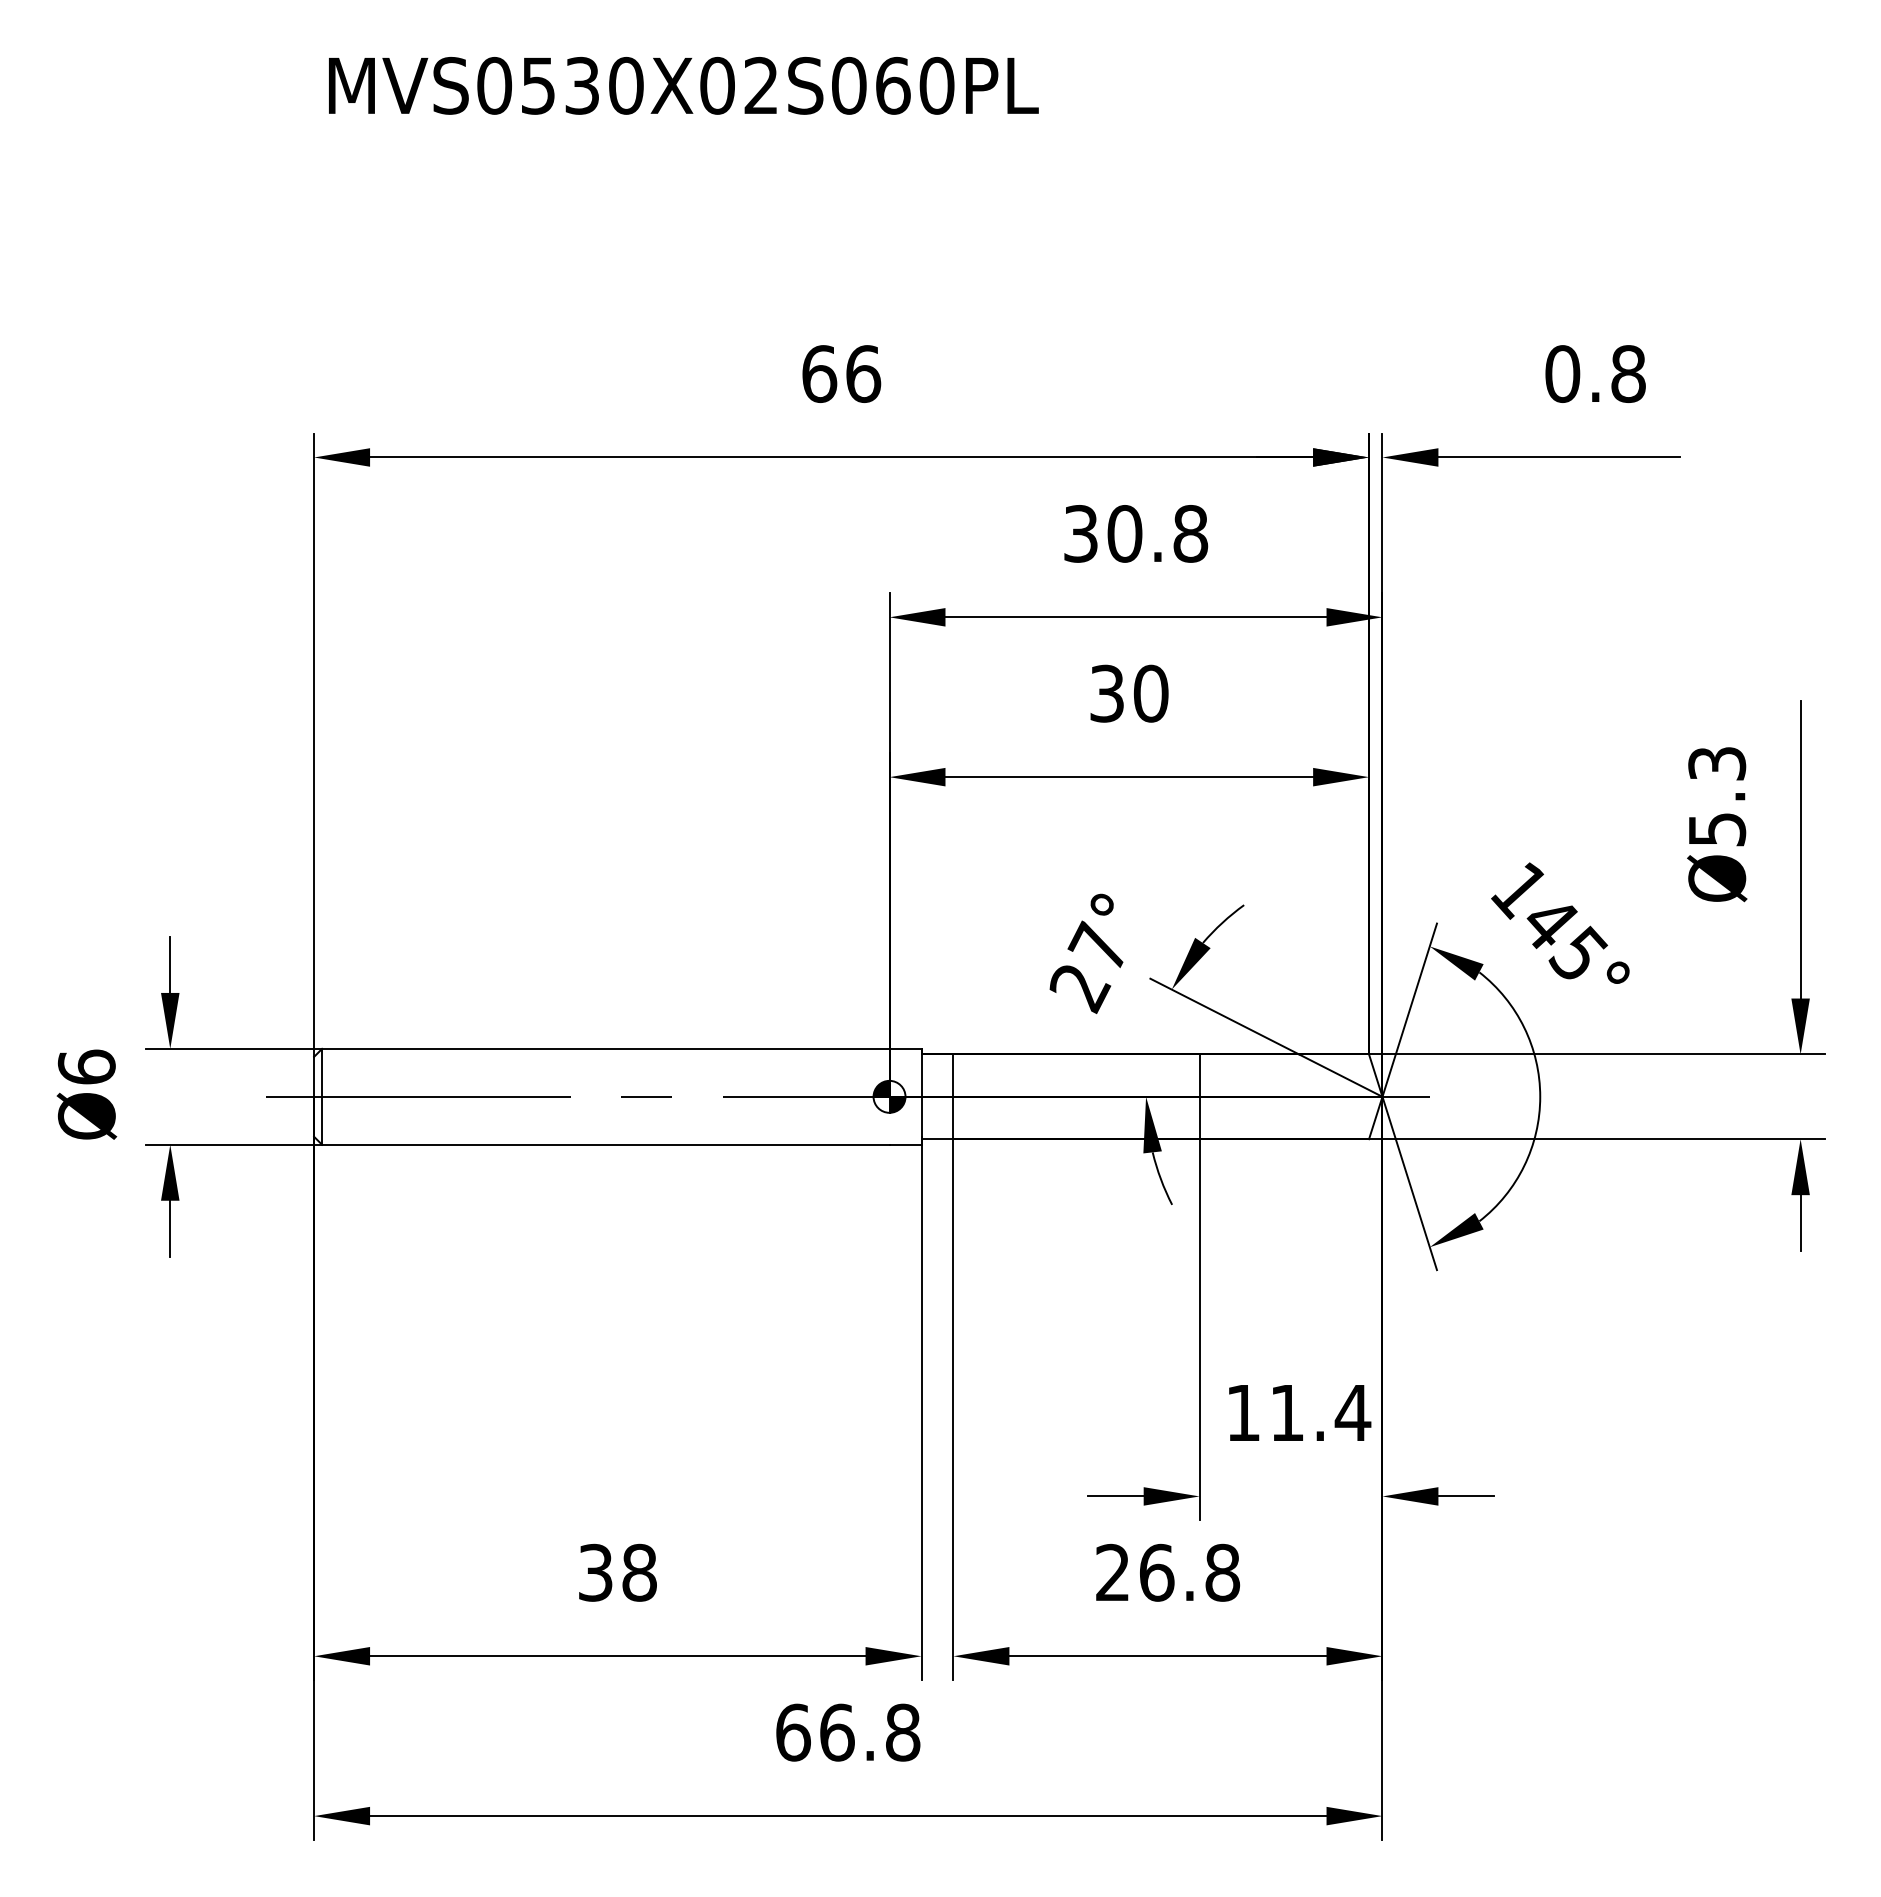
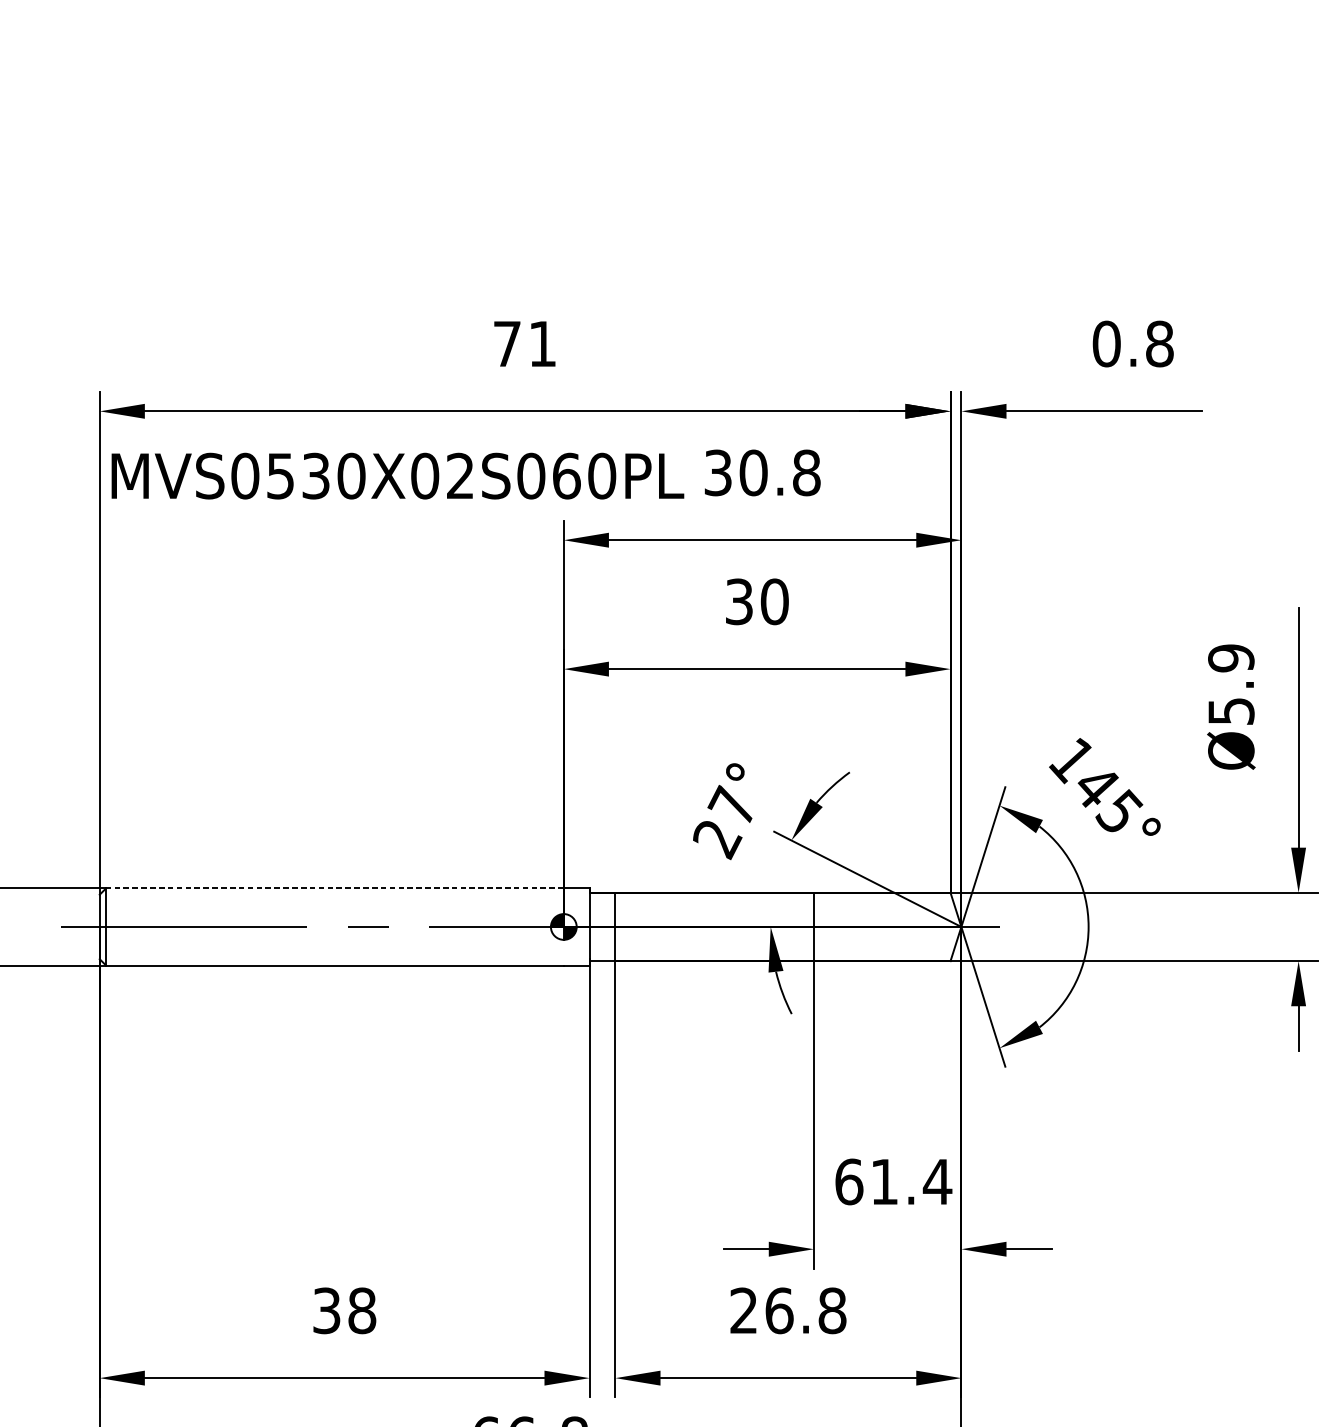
text: (683, 85) -> (397, 475), moved
text: (841, 373) -> (525, 343), 66 -> 71
text: (1717, 763) -> (1231, 658), Ø5.3 -> Ø5.9
line: (605, 1048) -> (334, 887), solid -> dashed
text: (1243, 1412) -> (849, 1181), 11.4 -> 61.4

